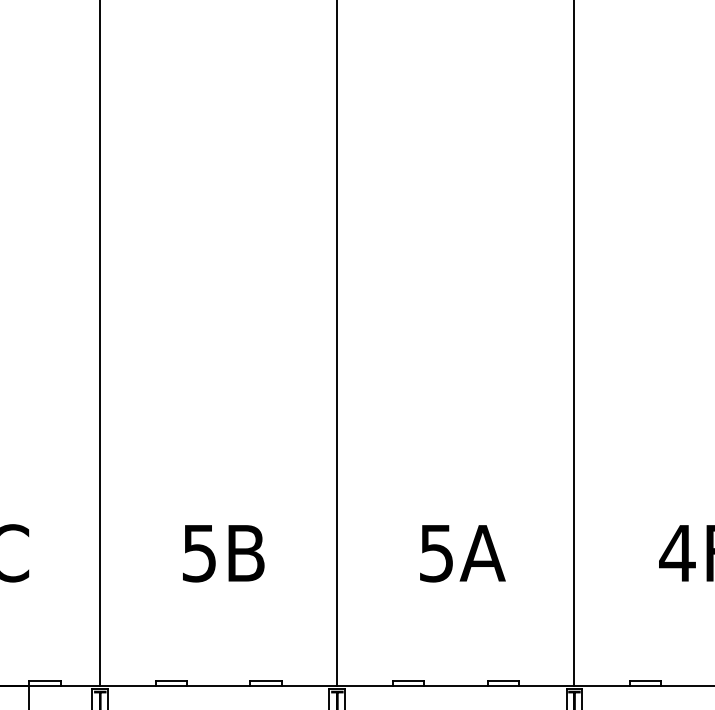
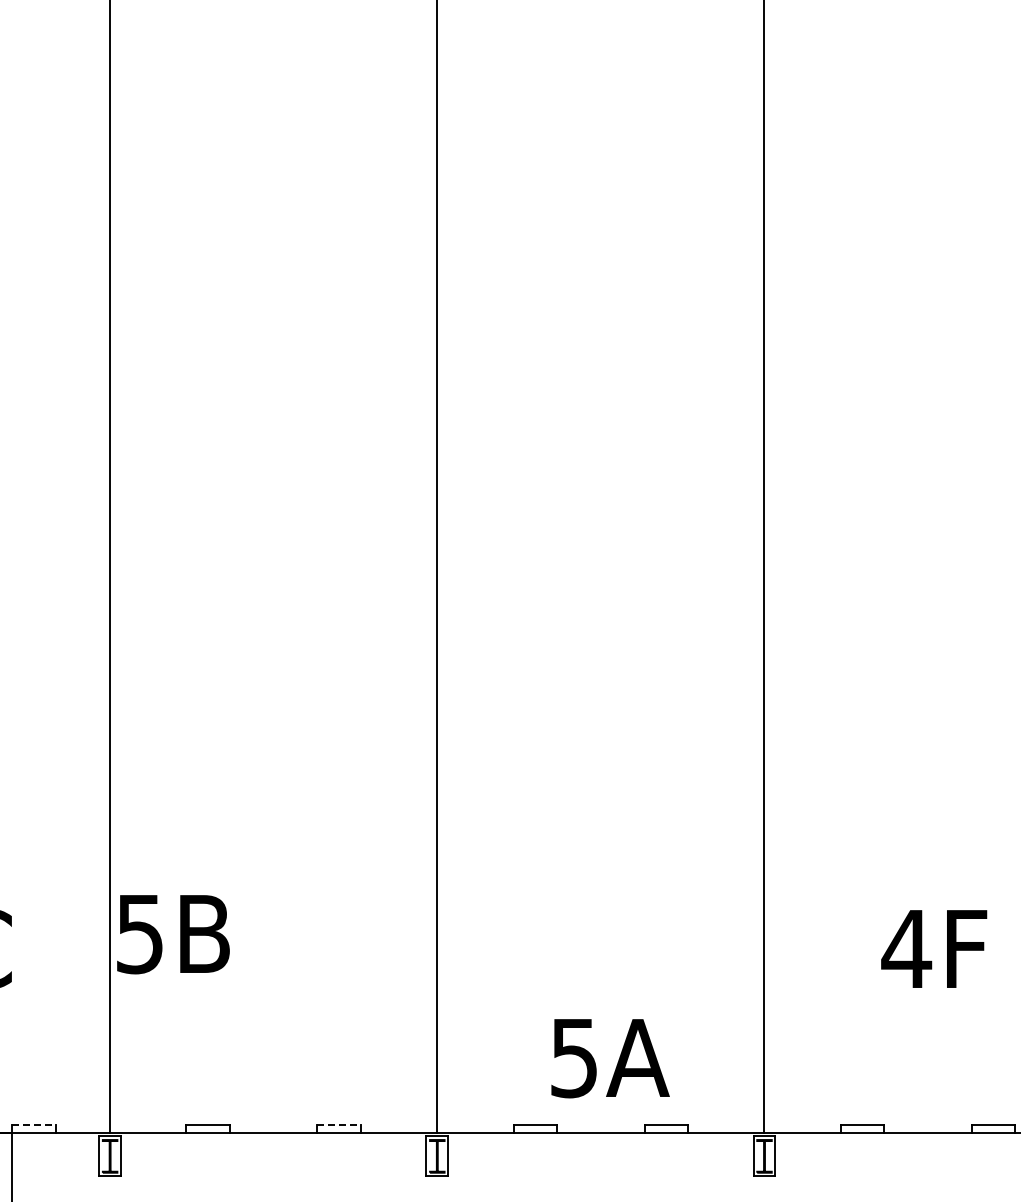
text: (223, 553) -> (173, 934), moved
text: (462, 553) -> (610, 1058), moved
line: (44, 680) -> (33, 1124), solid -> dashed
line: (266, 680) -> (339, 1124), solid -> dashed

